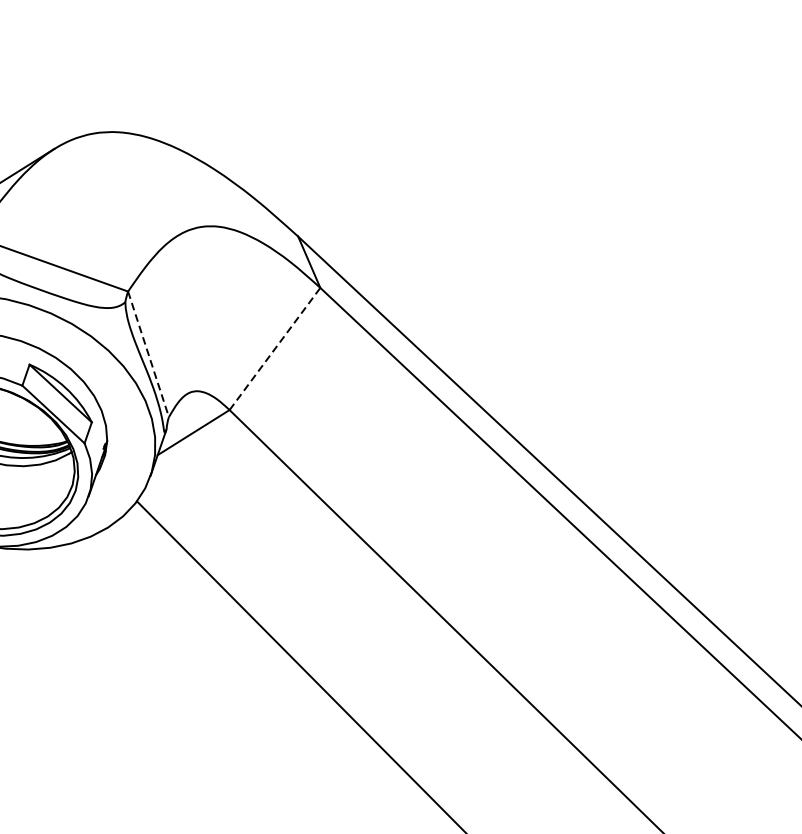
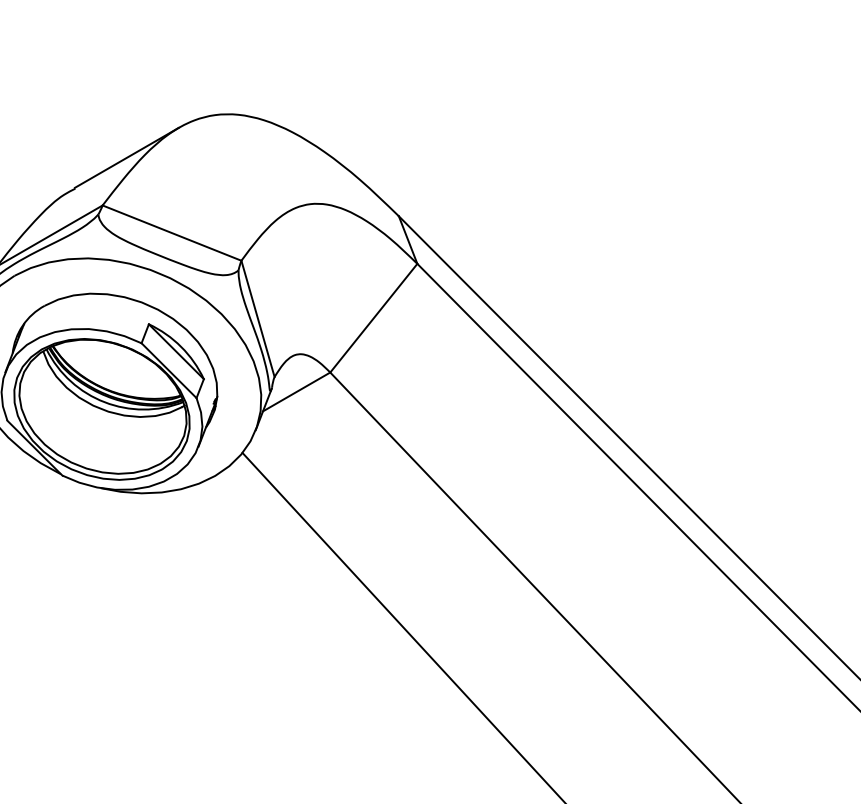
line: (274, 349) -> (373, 318), dashed -> solid
line: (149, 355) -> (258, 319), dashed -> solid

